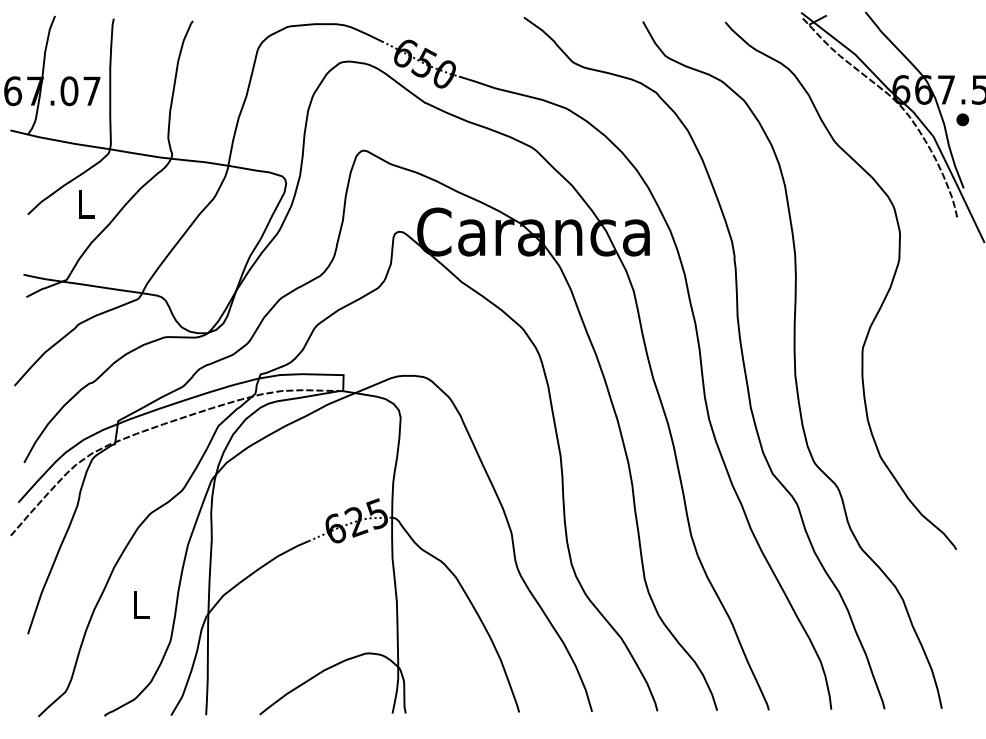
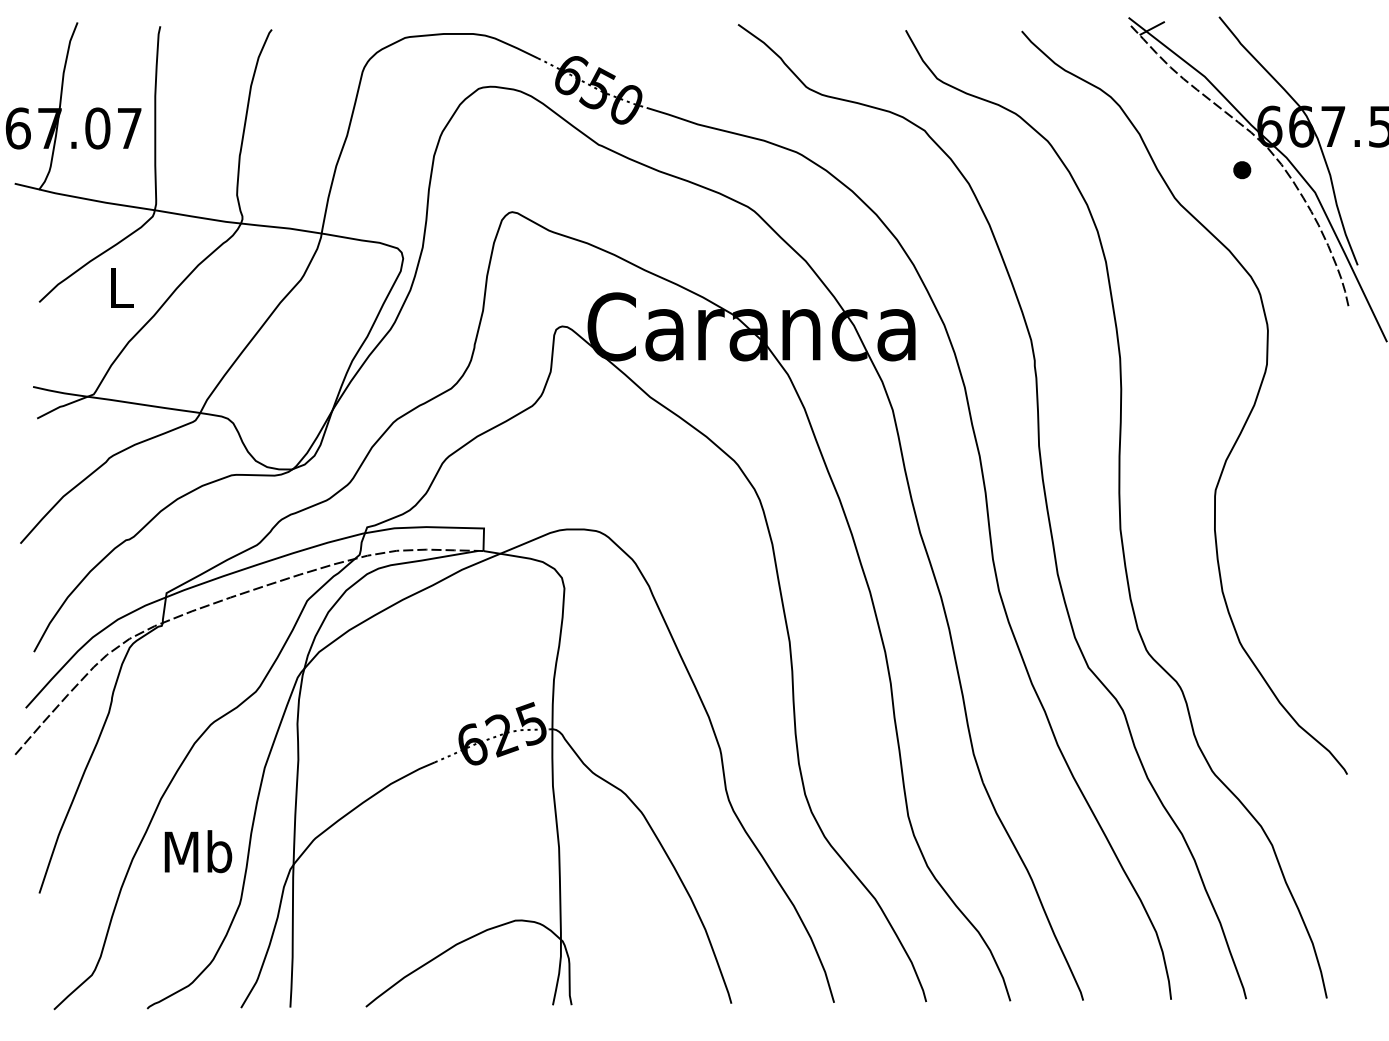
part: (962, 119) -> (1241, 169), moved
text: (140, 604) -> (197, 851), L -> Mb

